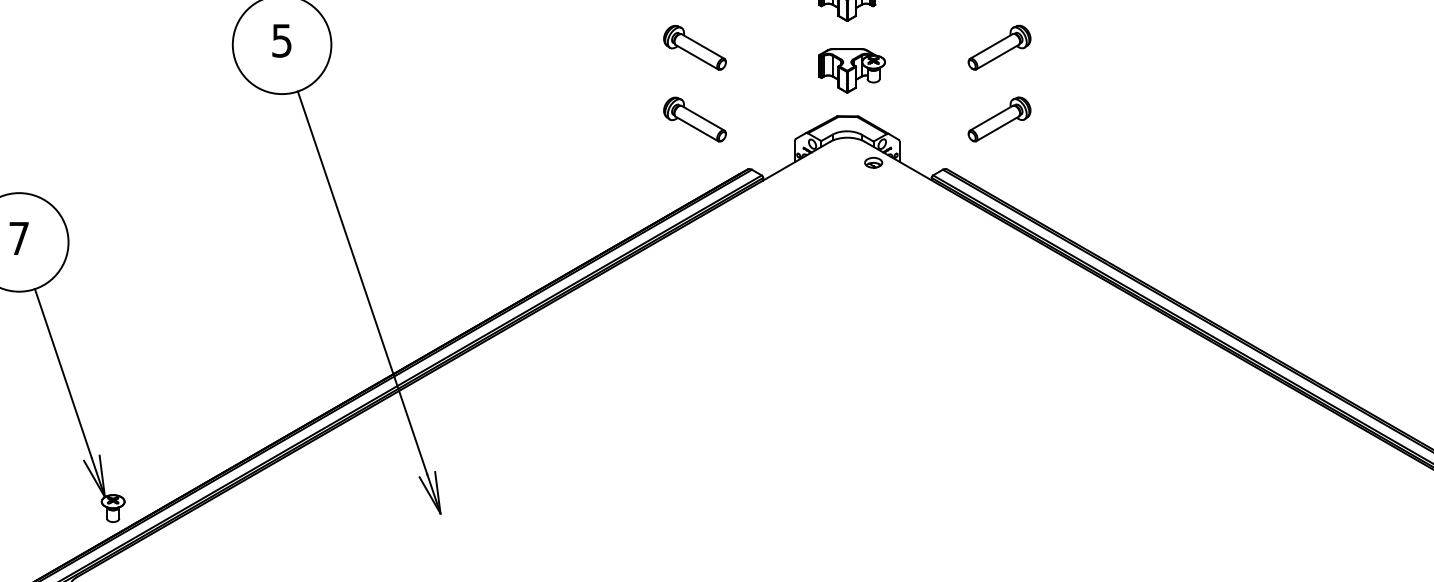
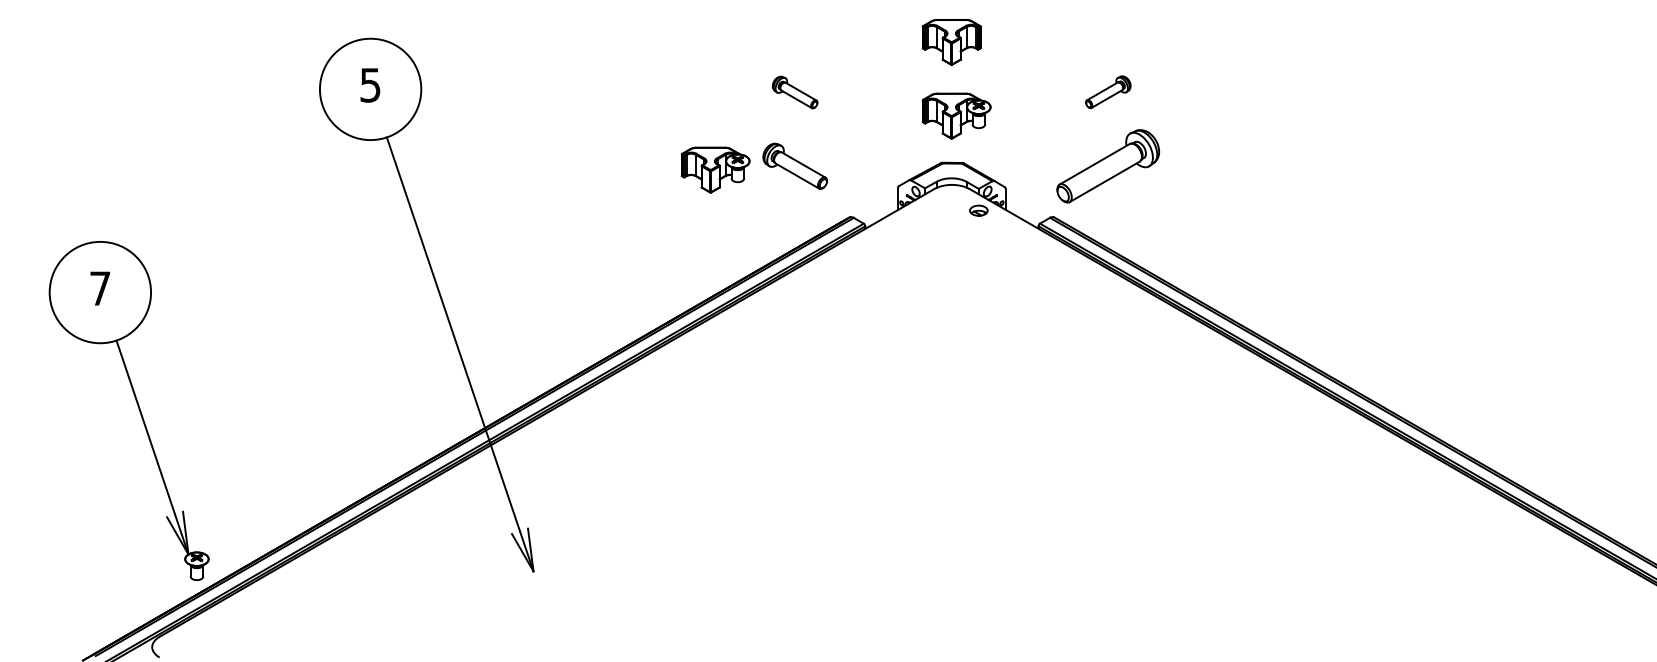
part: (999, 46) -> (1108, 91), size x0.7
part: (694, 47) -> (794, 92), size x0.7
part: (999, 118) -> (1108, 165), size x1.6
part: (617, 122) -> (715, 169), added

